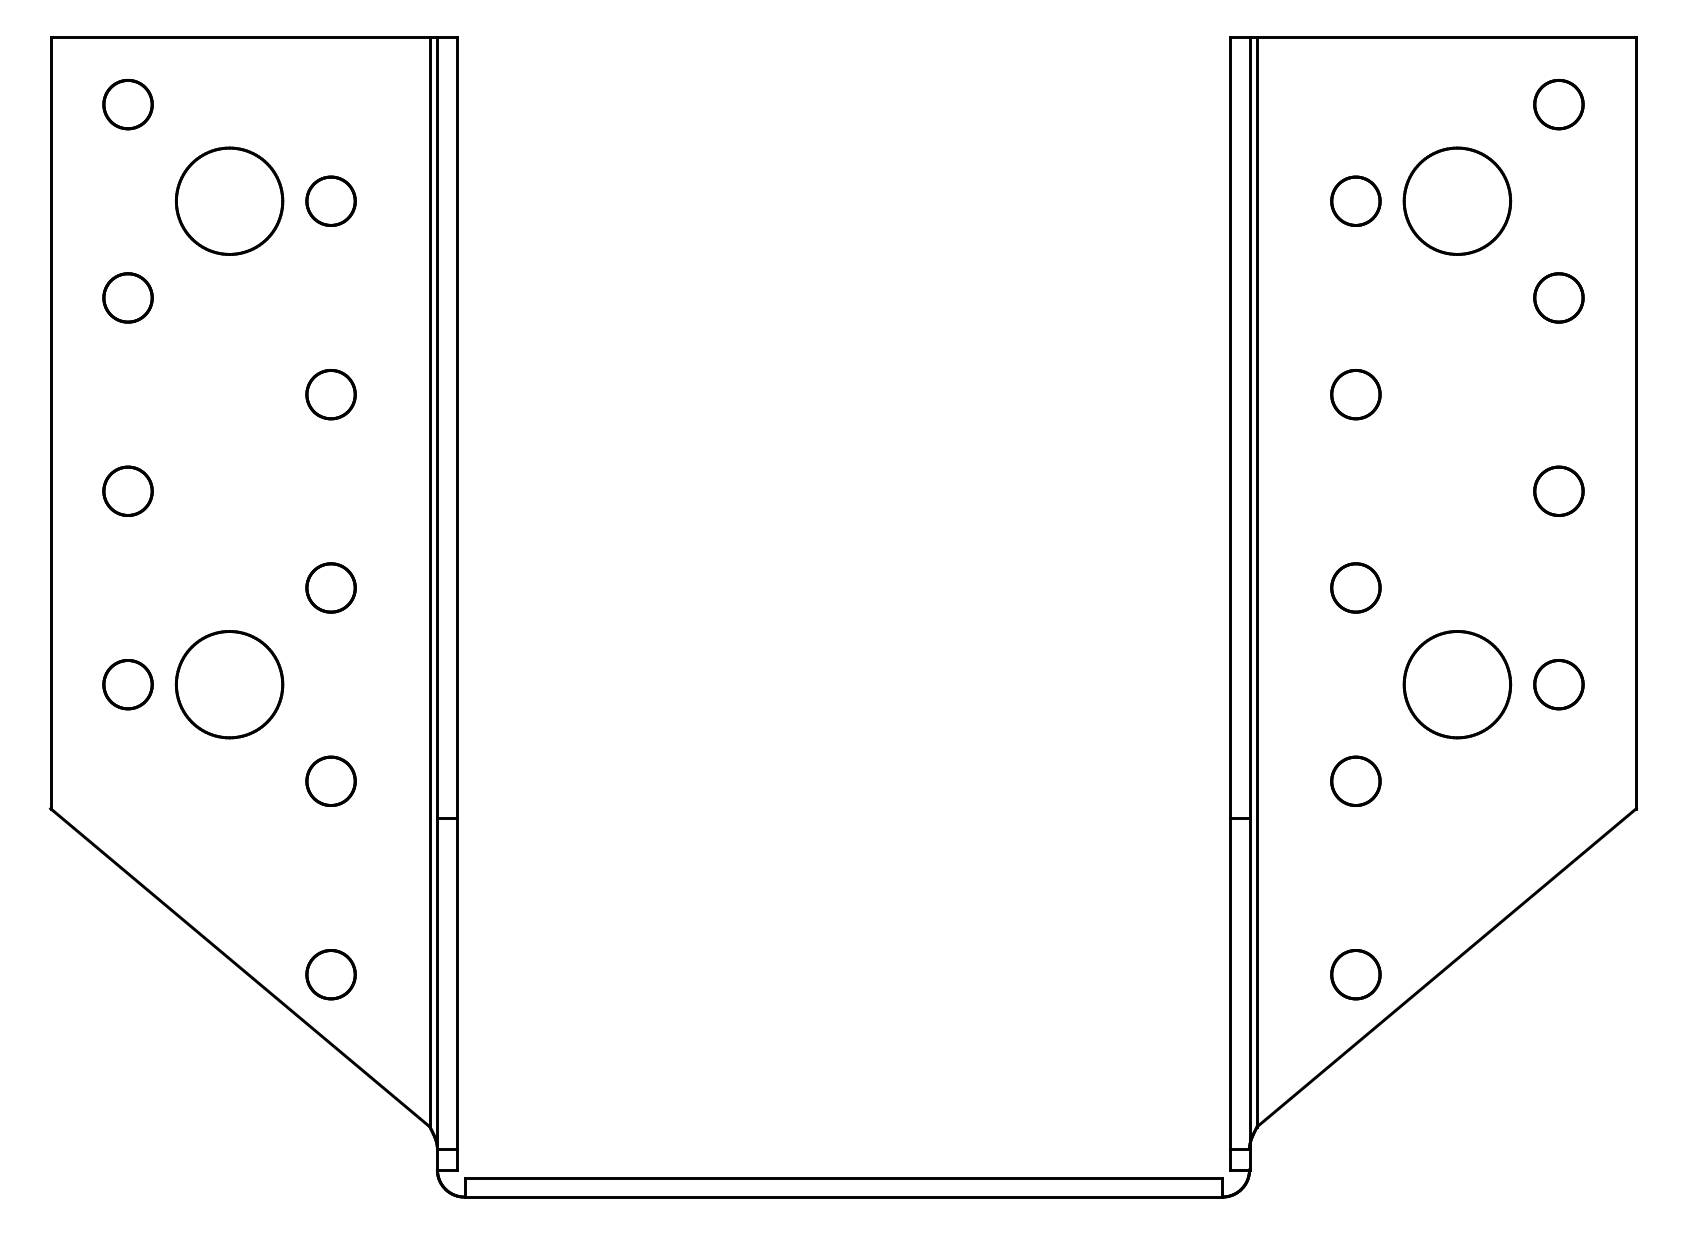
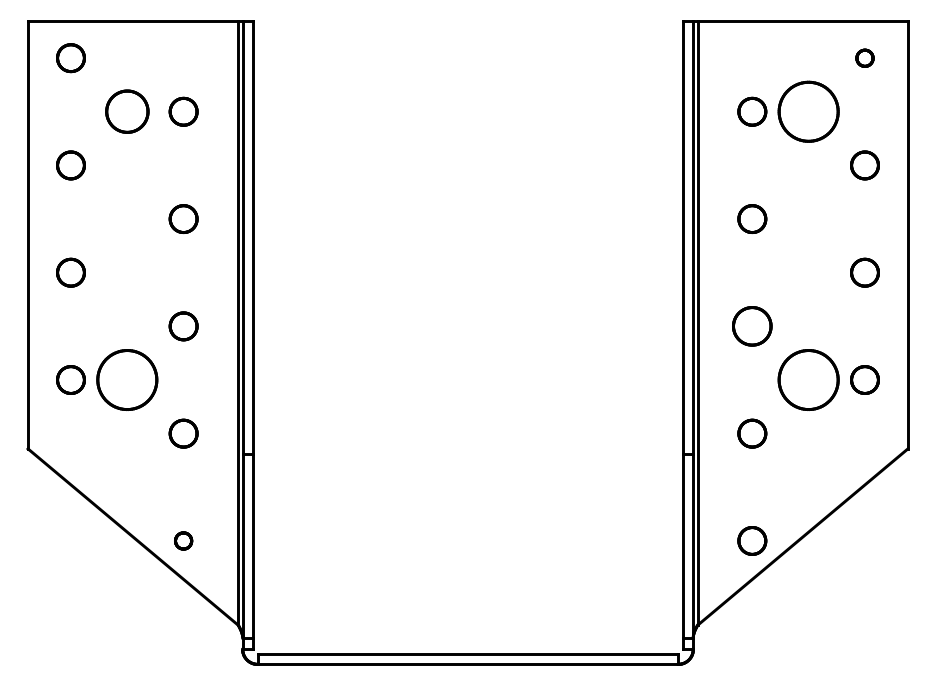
part: (1558, 105) -> (864, 58), size x0.6
part: (229, 200) -> (127, 111), size x0.7
part: (1356, 588) -> (752, 326), size x1.4
part: (330, 973) -> (183, 540), size x0.6

